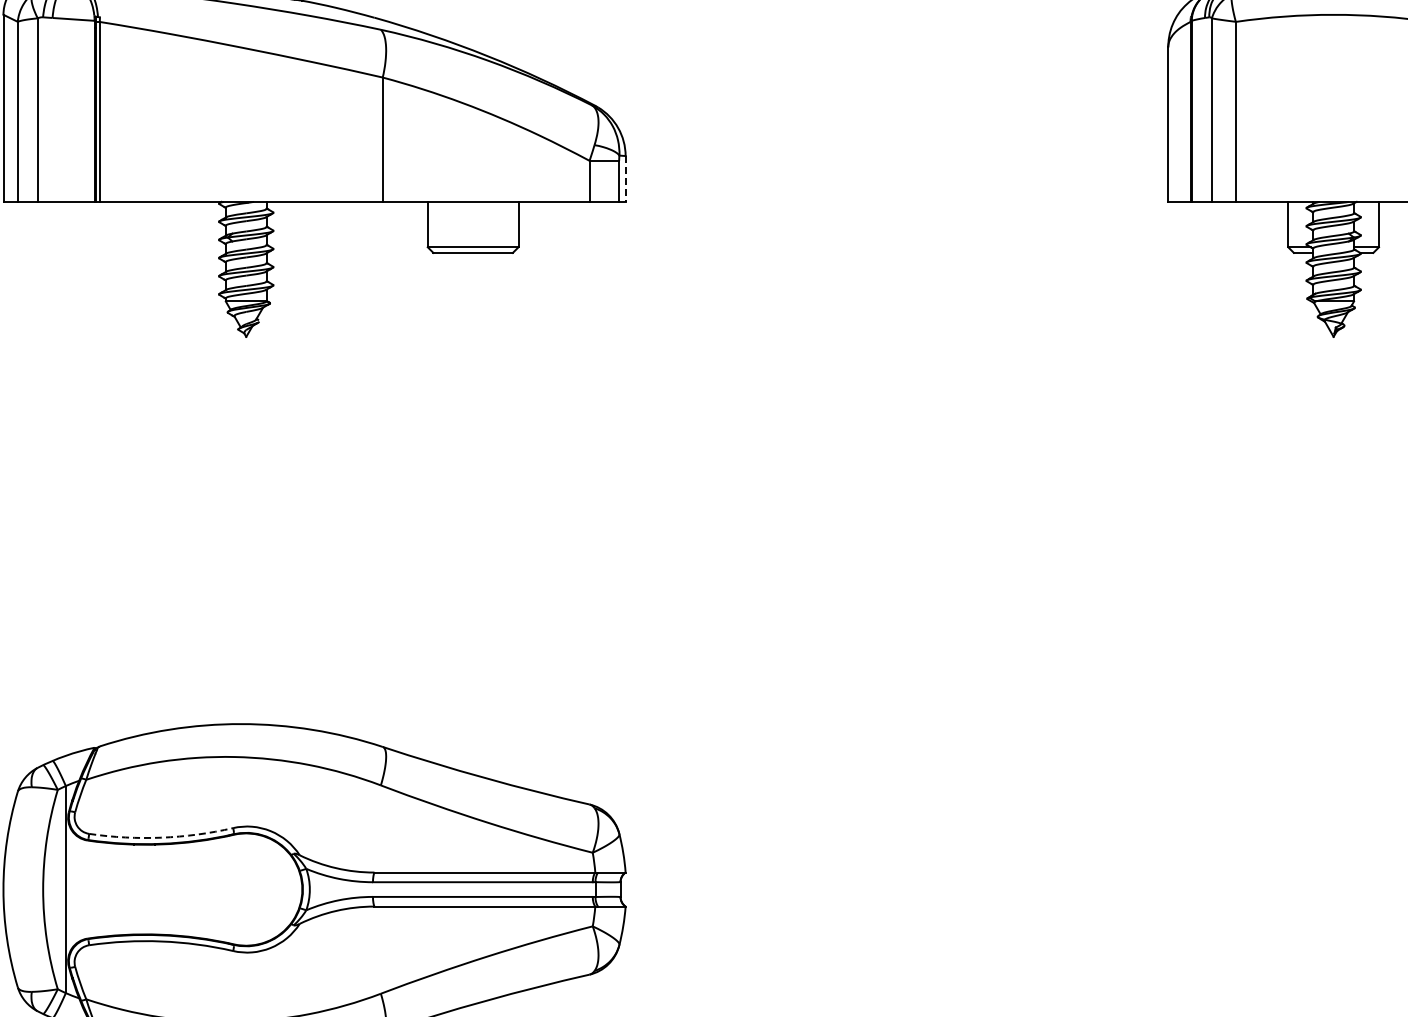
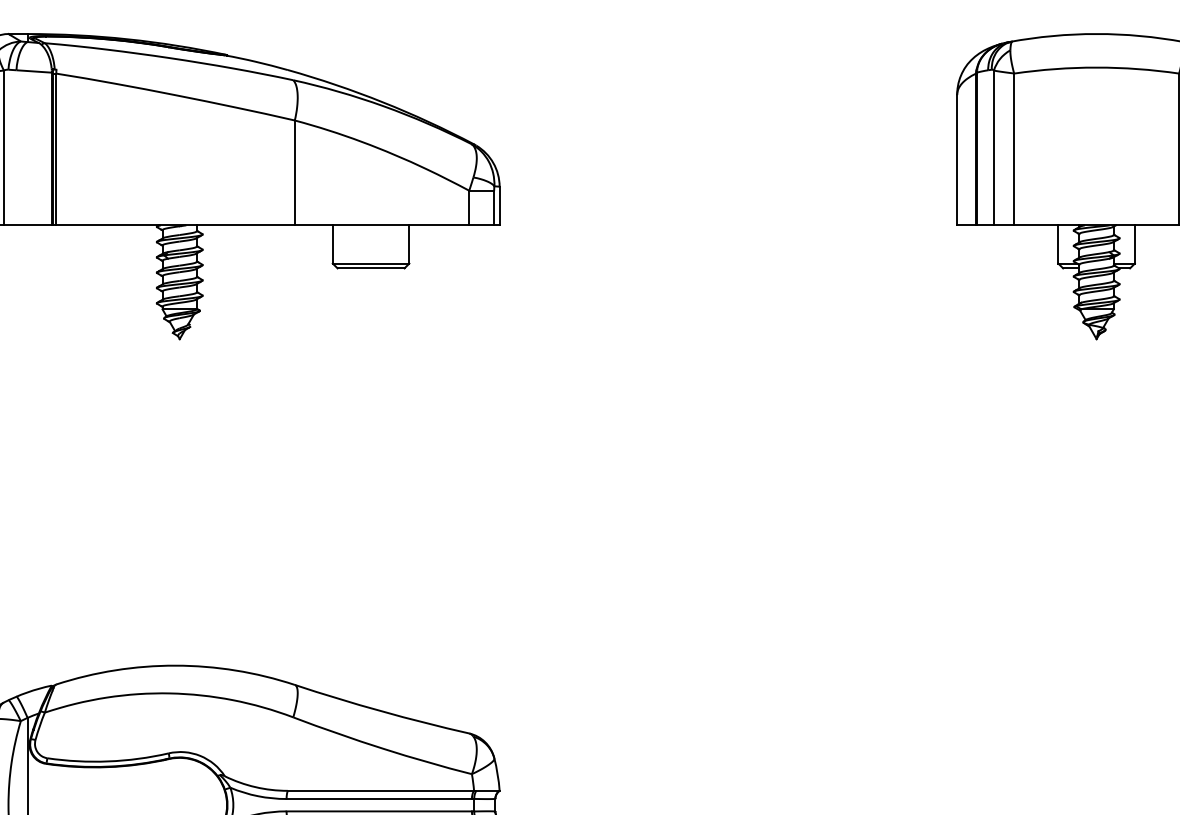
line: (625, 178) -> (499, 205), dashed -> solid
arc: (161, 837) -> (108, 761), dashed -> solid

